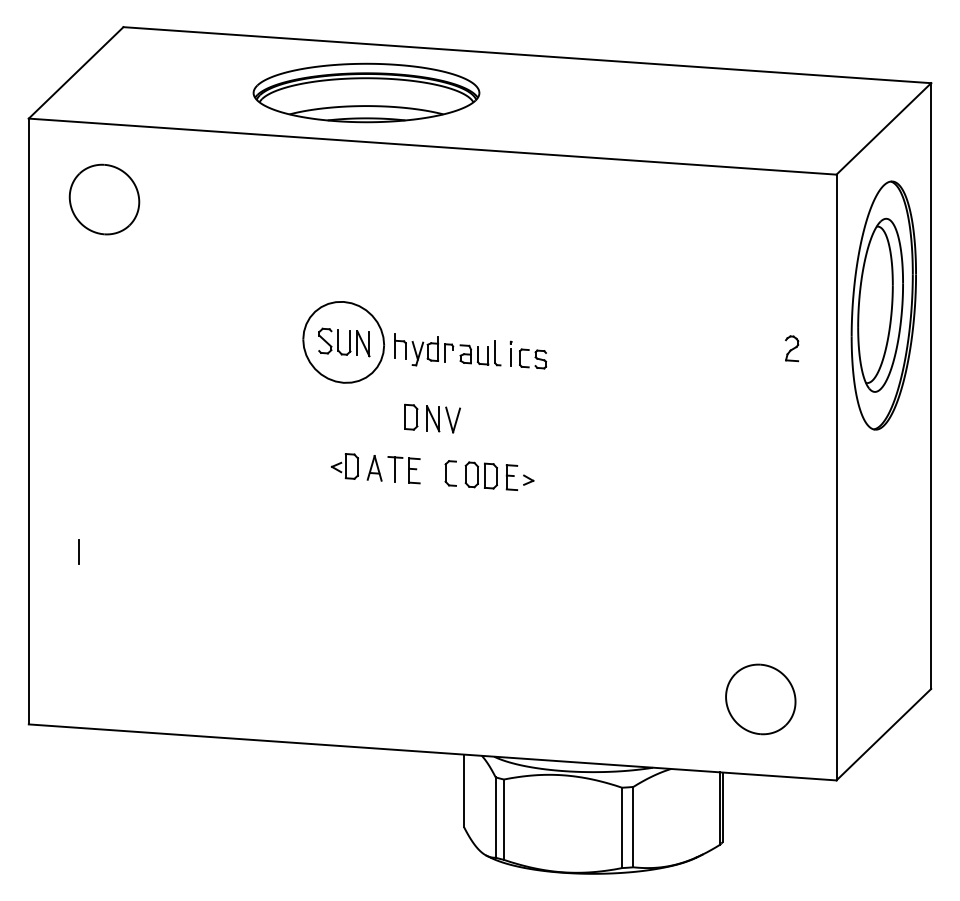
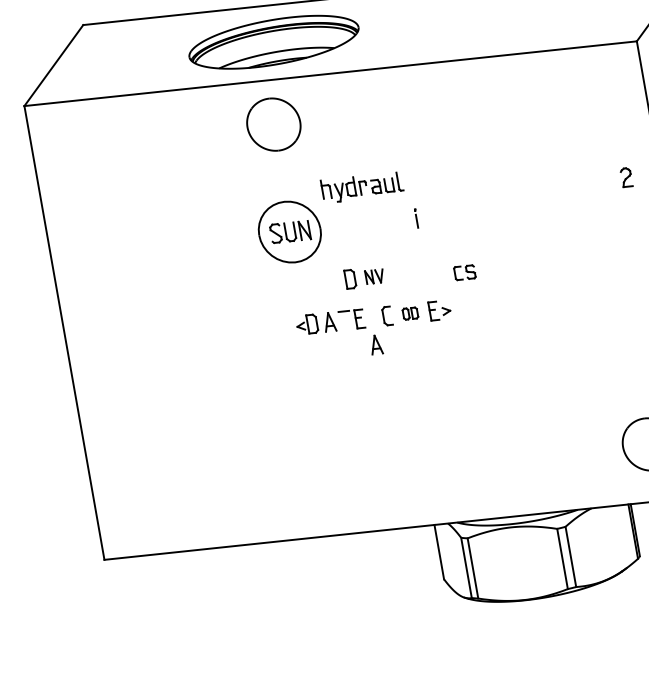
part: (104, 199) -> (273, 124), moved
part: (447, 349) -> (361, 185), moved
part: (533, 358) -> (465, 272), moved
part: (443, 419) -> (374, 276), size x0.7
line: (395, 469) -> (345, 320), removed
part: (480, 475) -> (409, 313), size x0.6
part: (429, 508) -> (376, 345), added
line: (78, 551) -> (118, 423), removed

